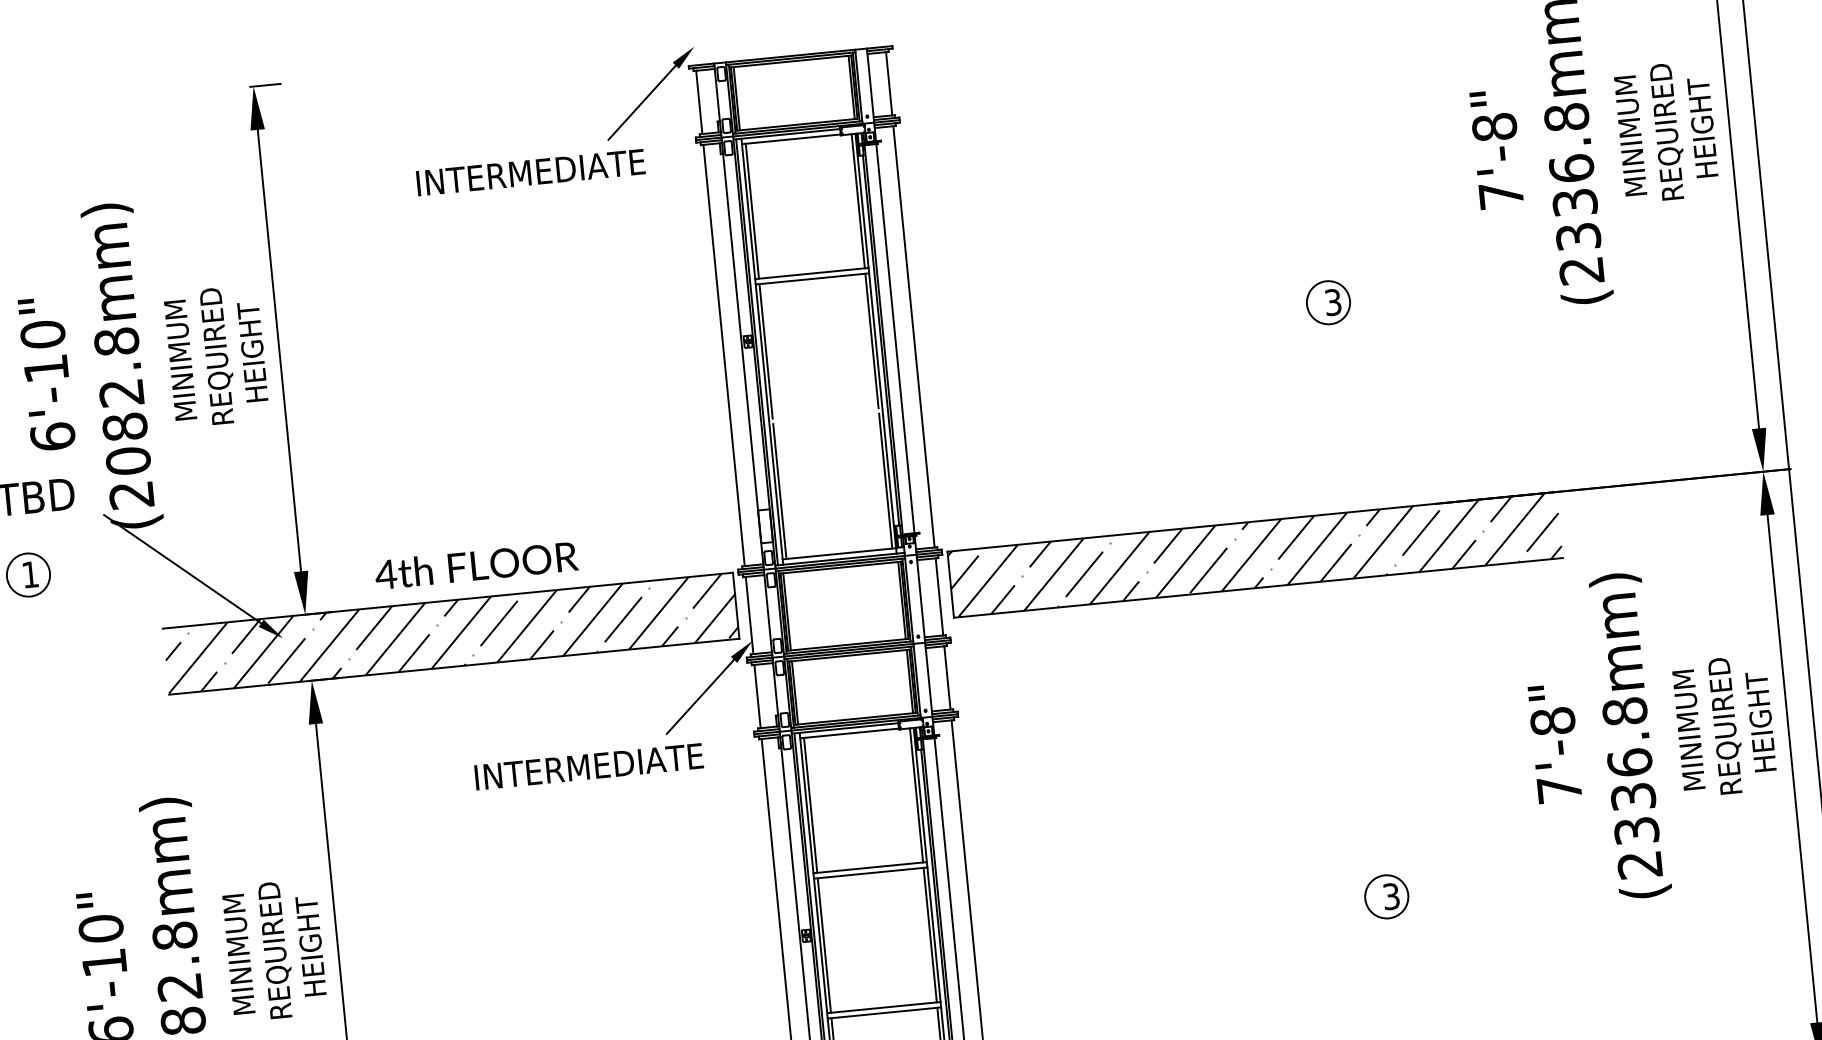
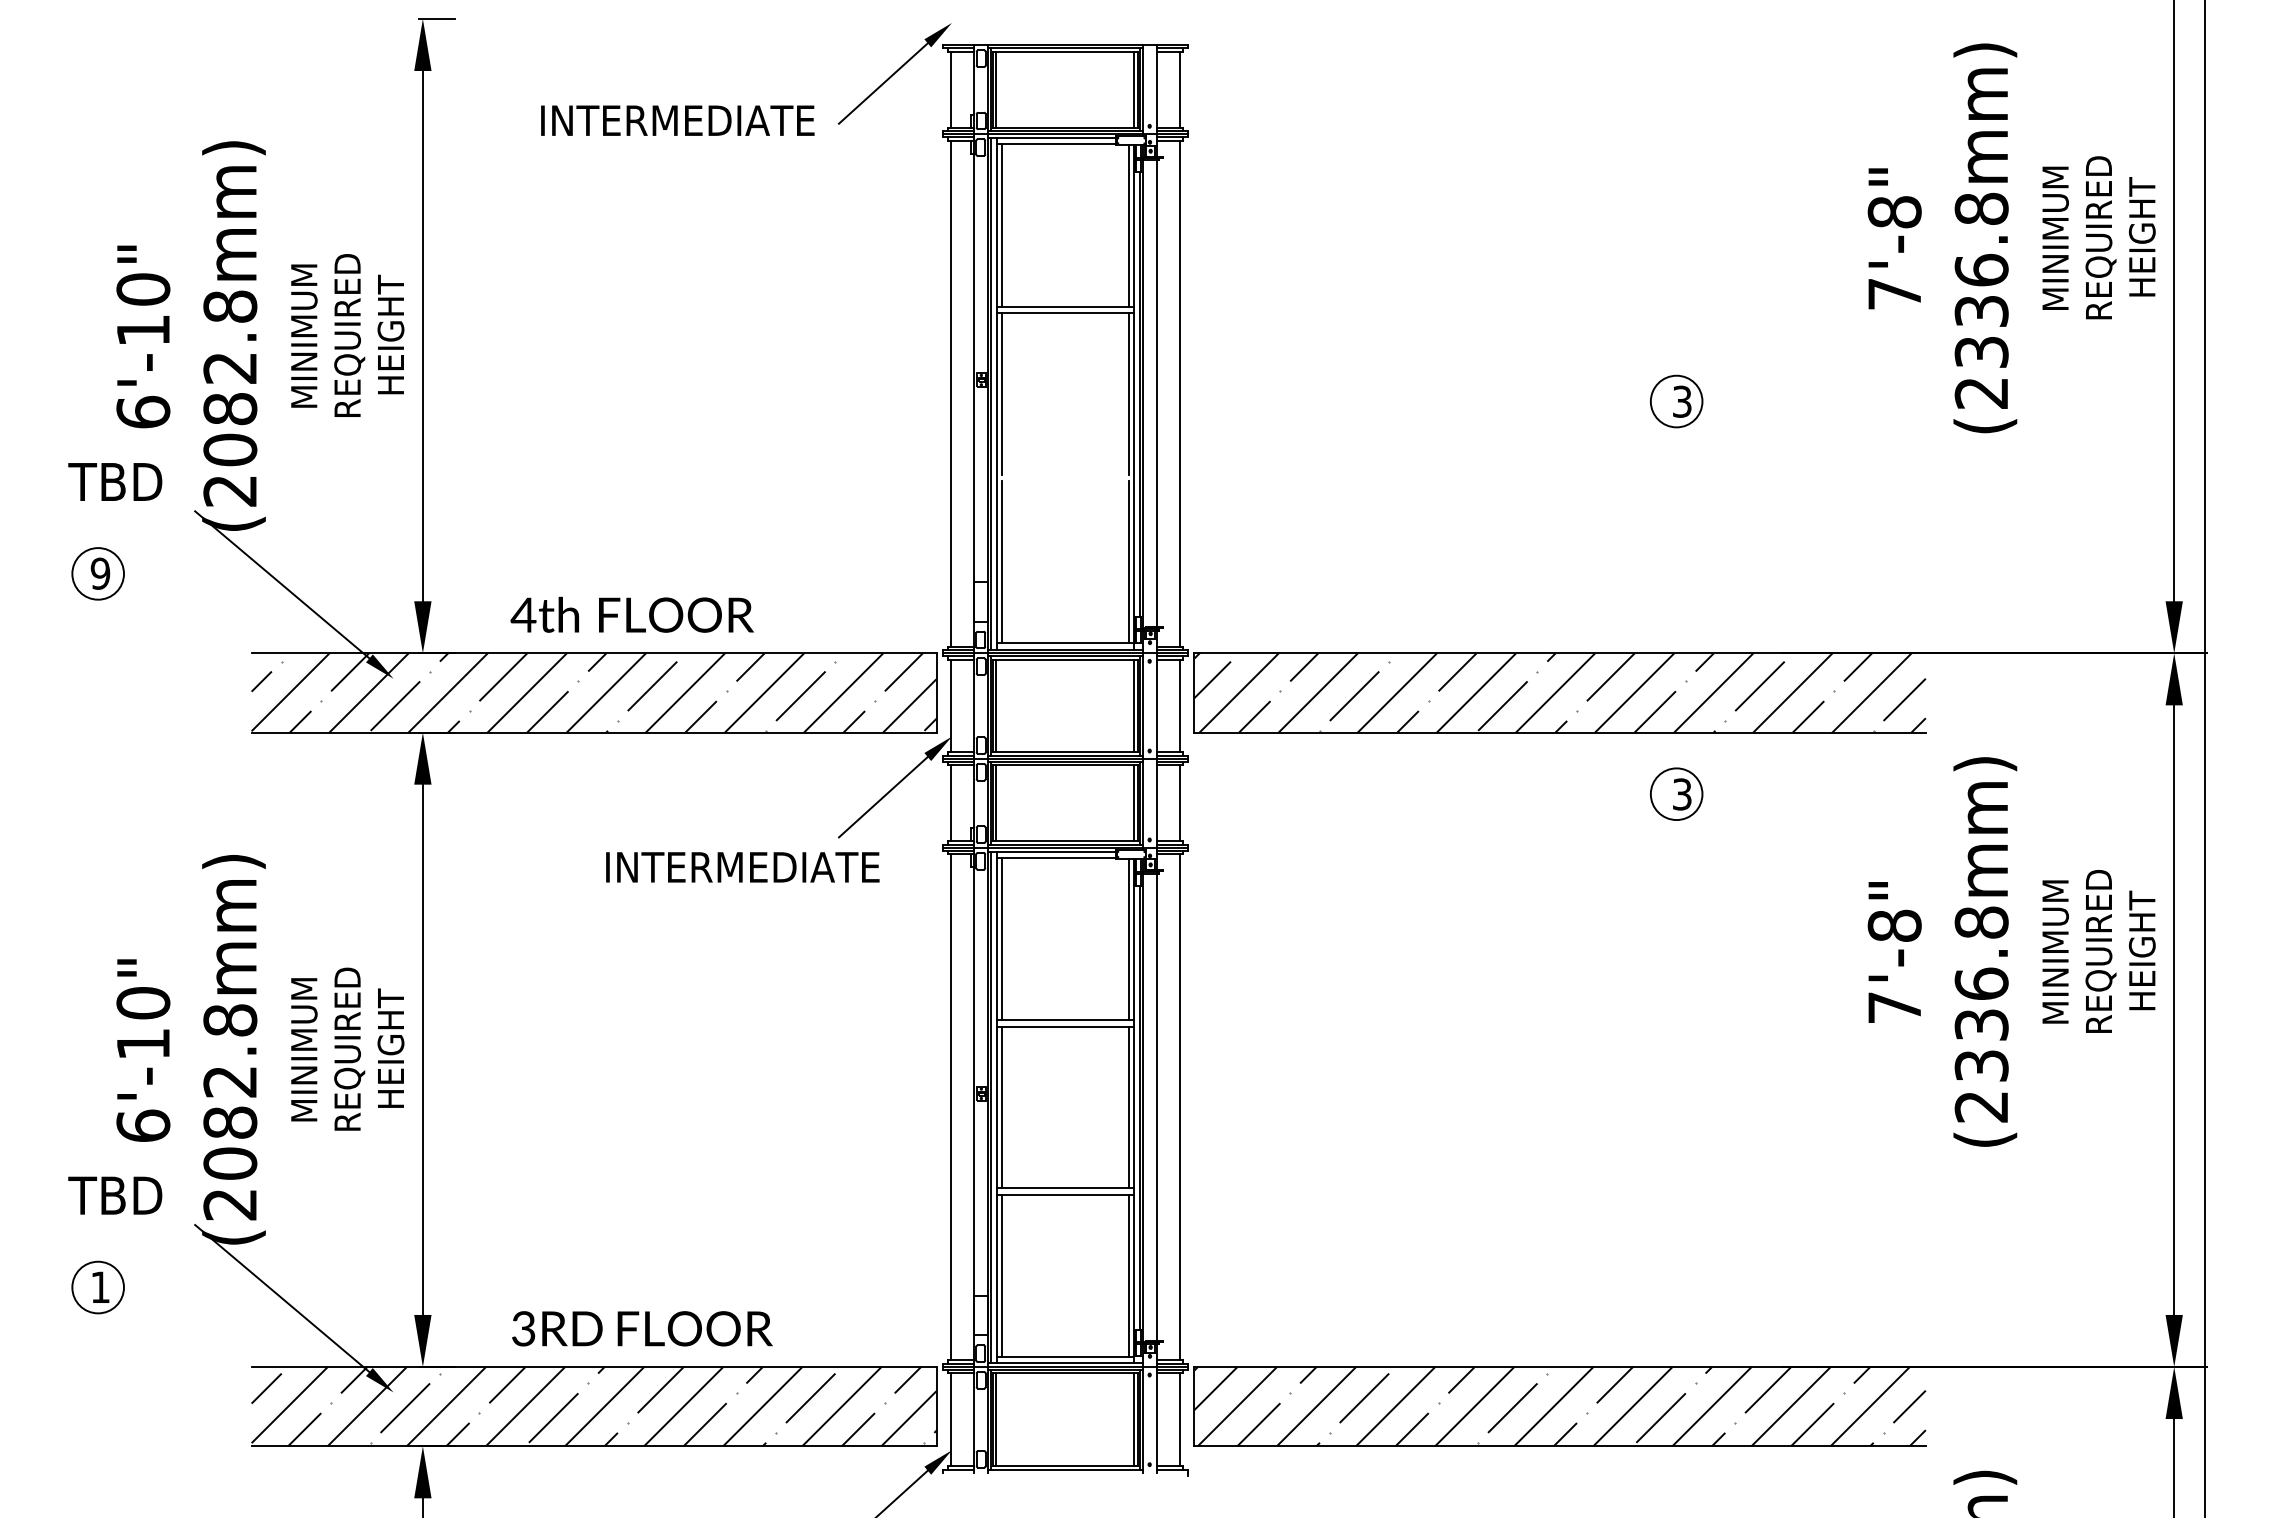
text: (530, 172) -> (677, 120), moved
text: (30, 574) -> (100, 573), 1 -> 9
part: (1386, 896) -> (1676, 793), moved

